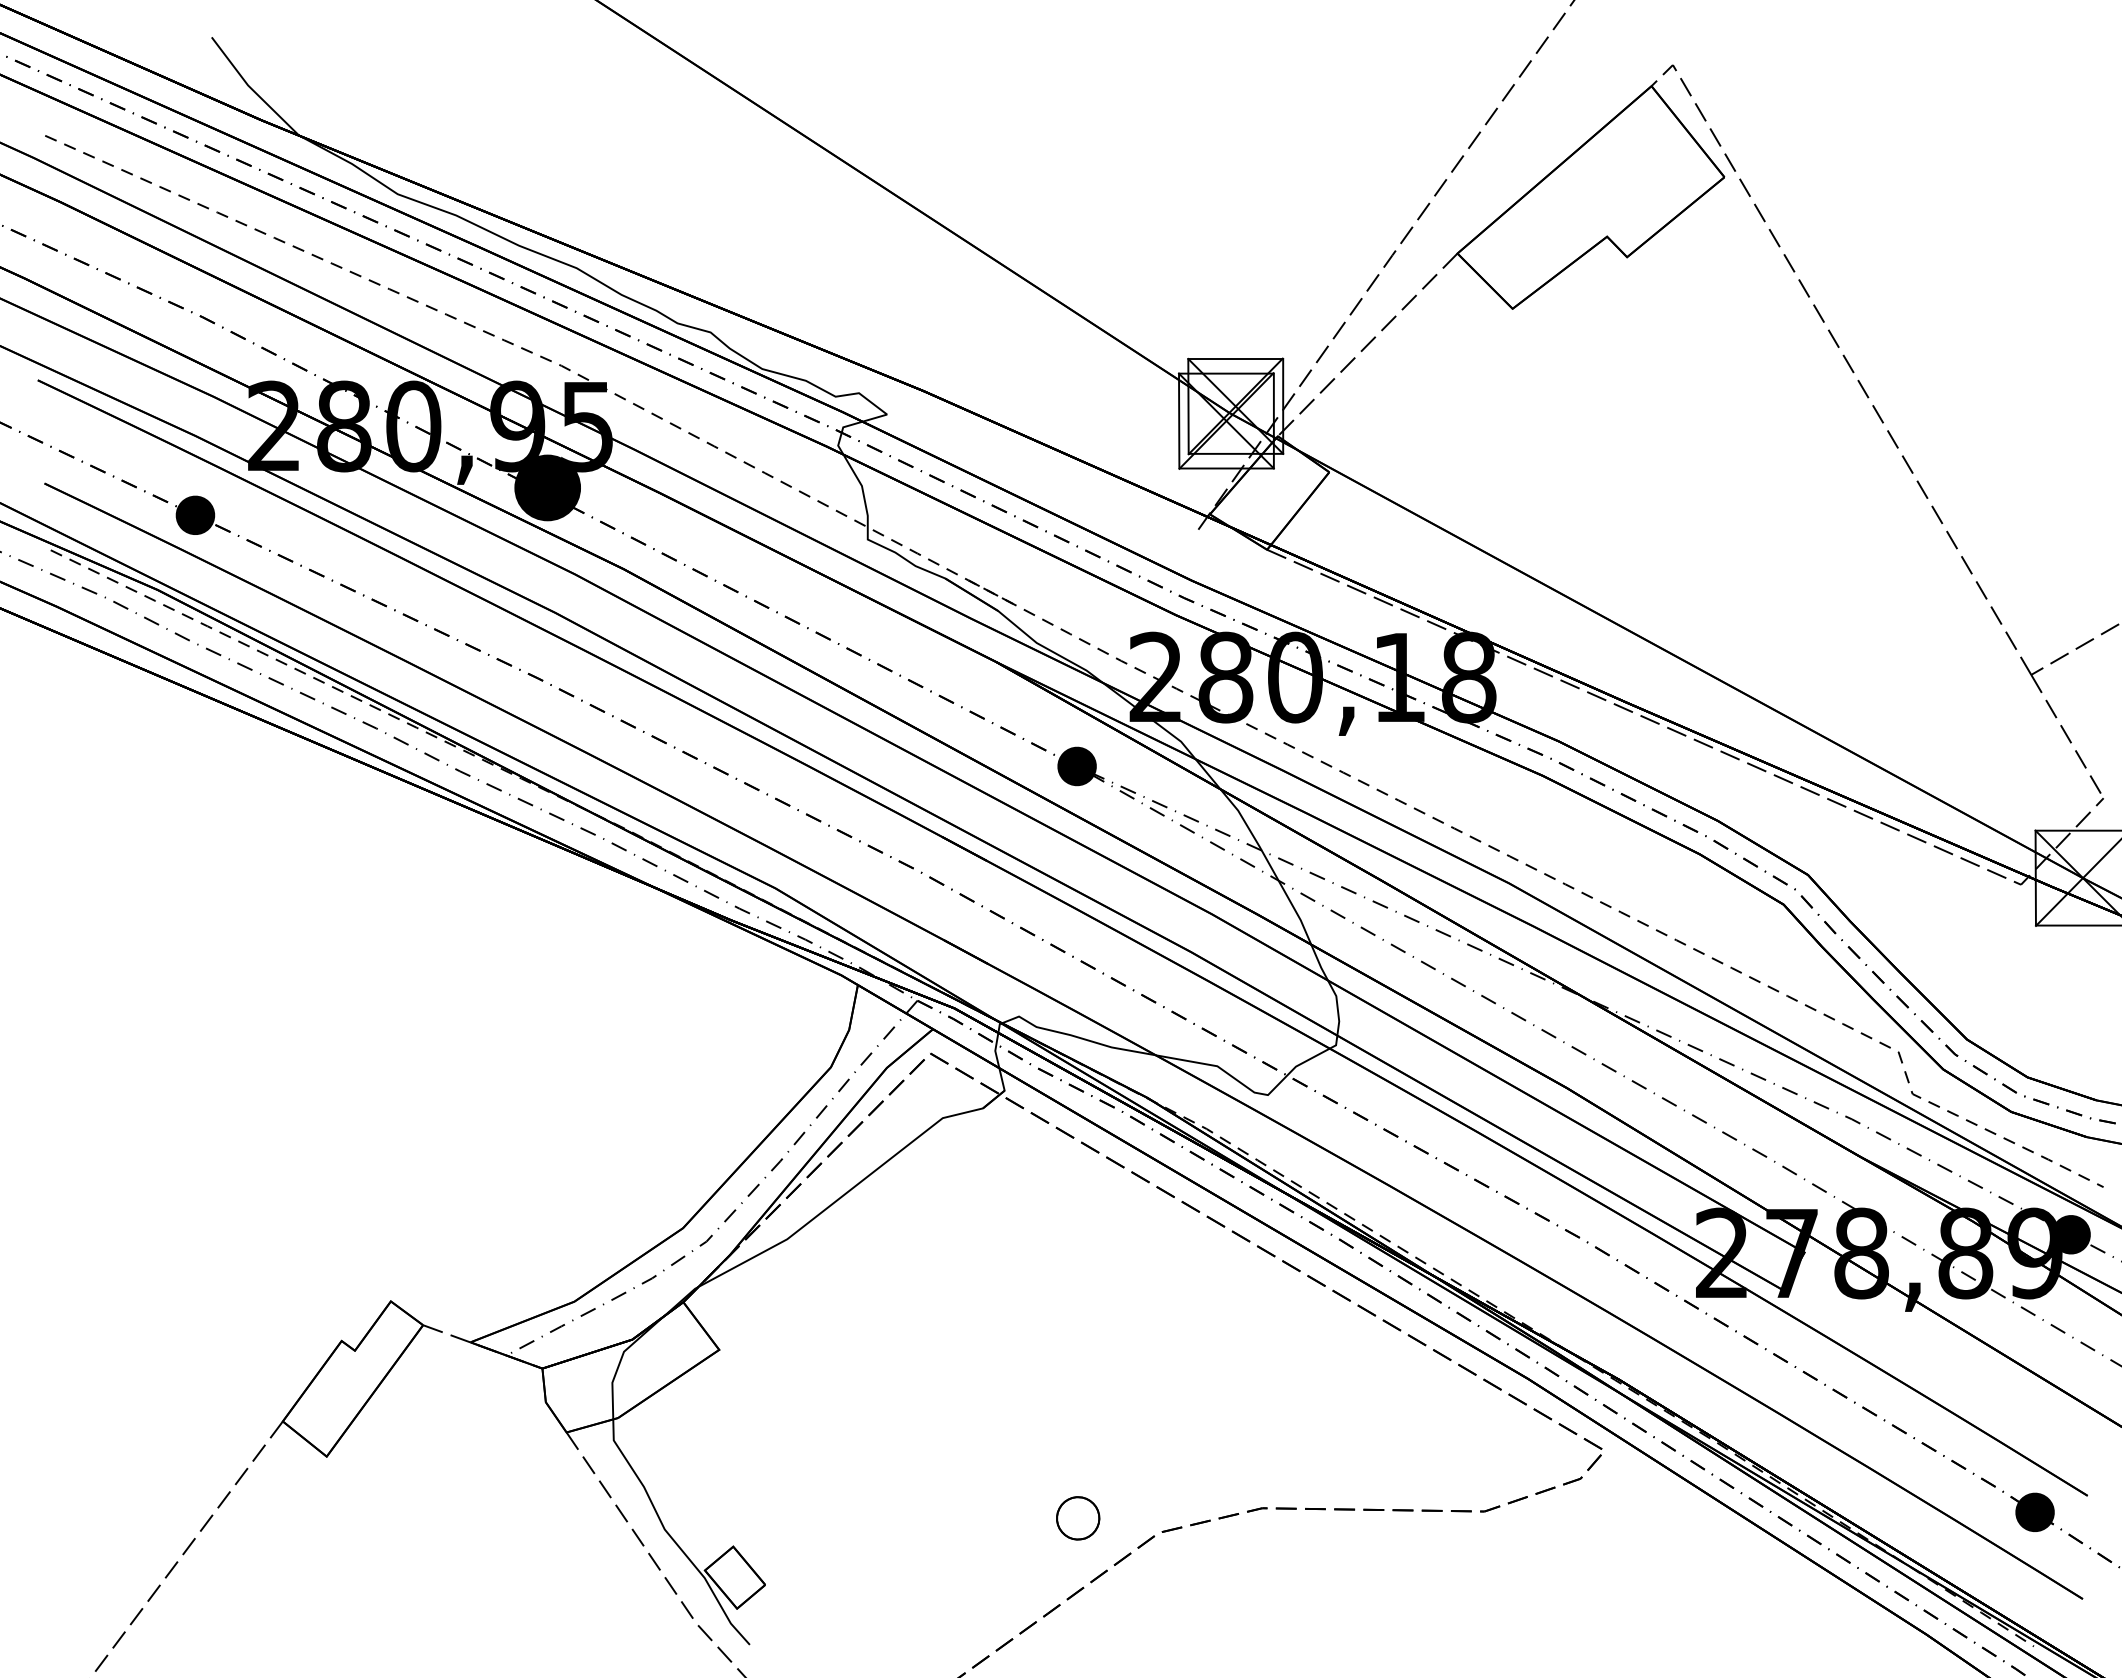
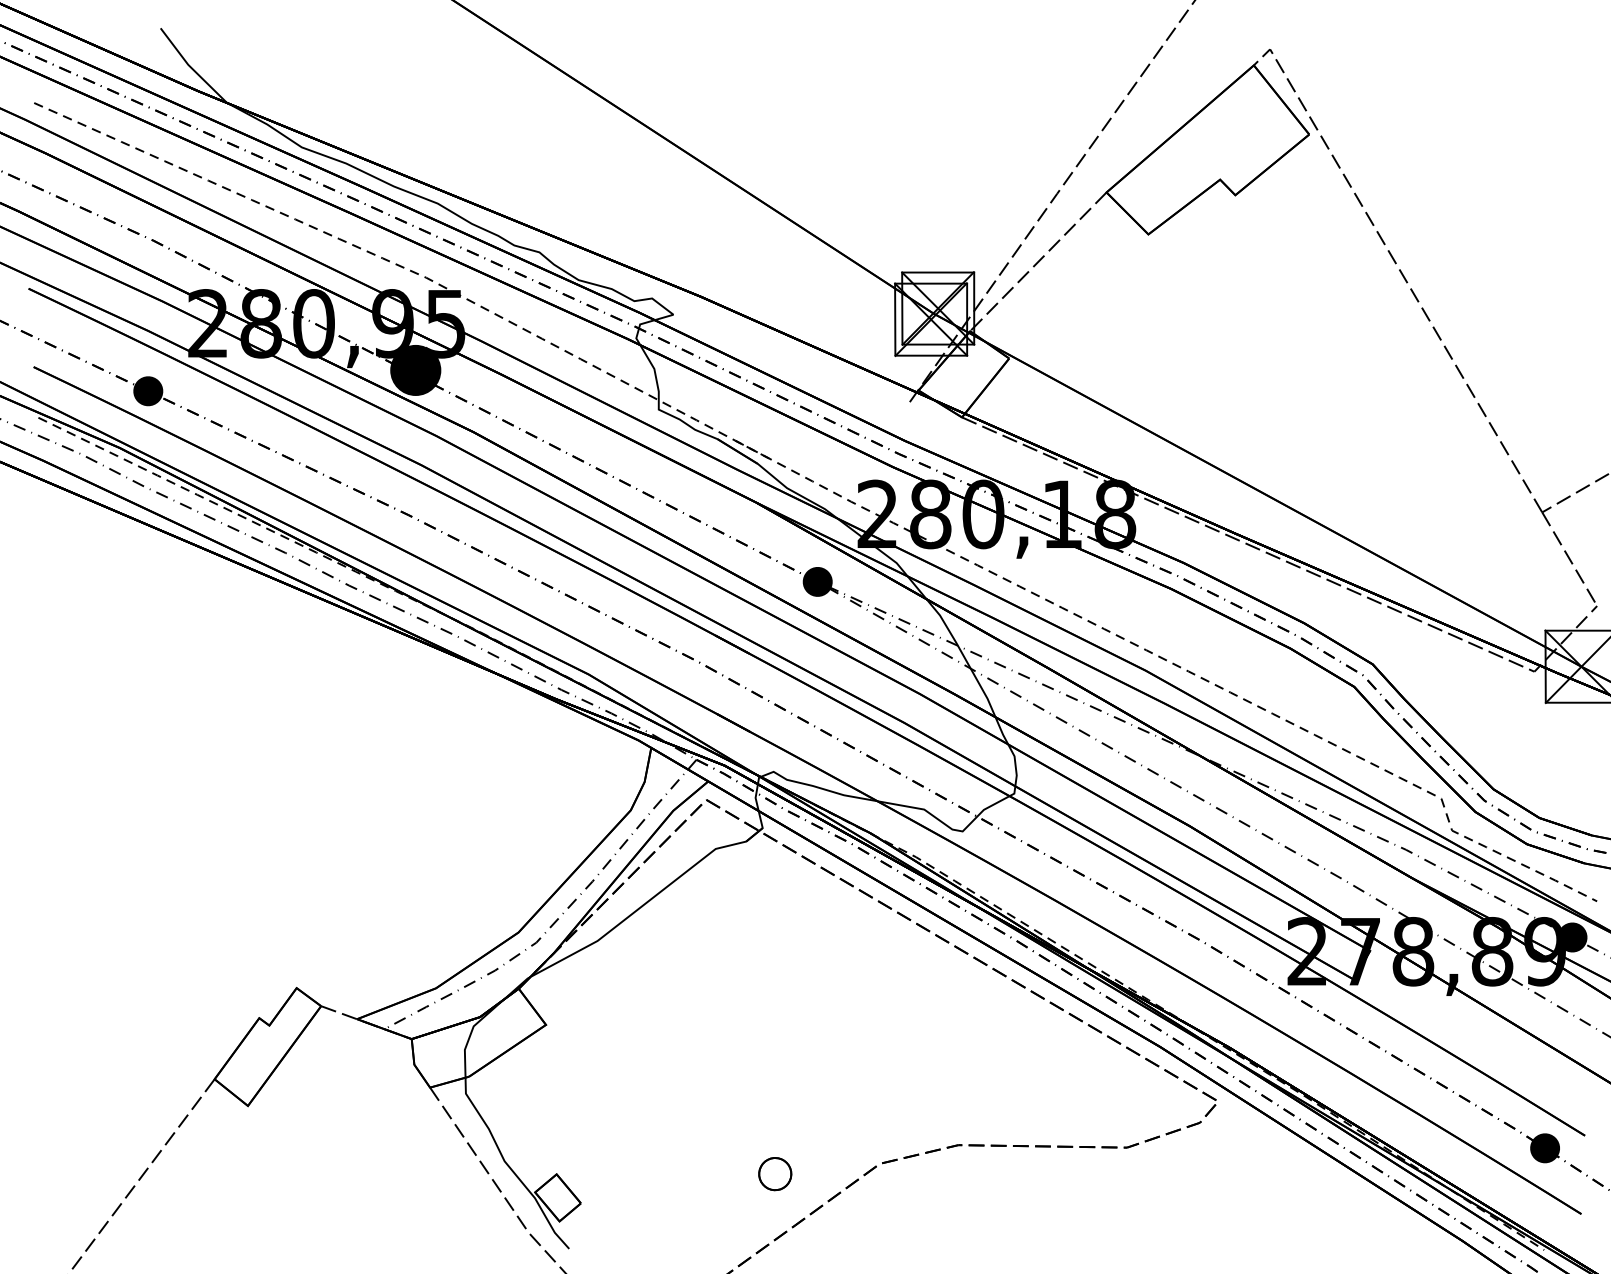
part: (1078, 1518) -> (775, 1174), moved

